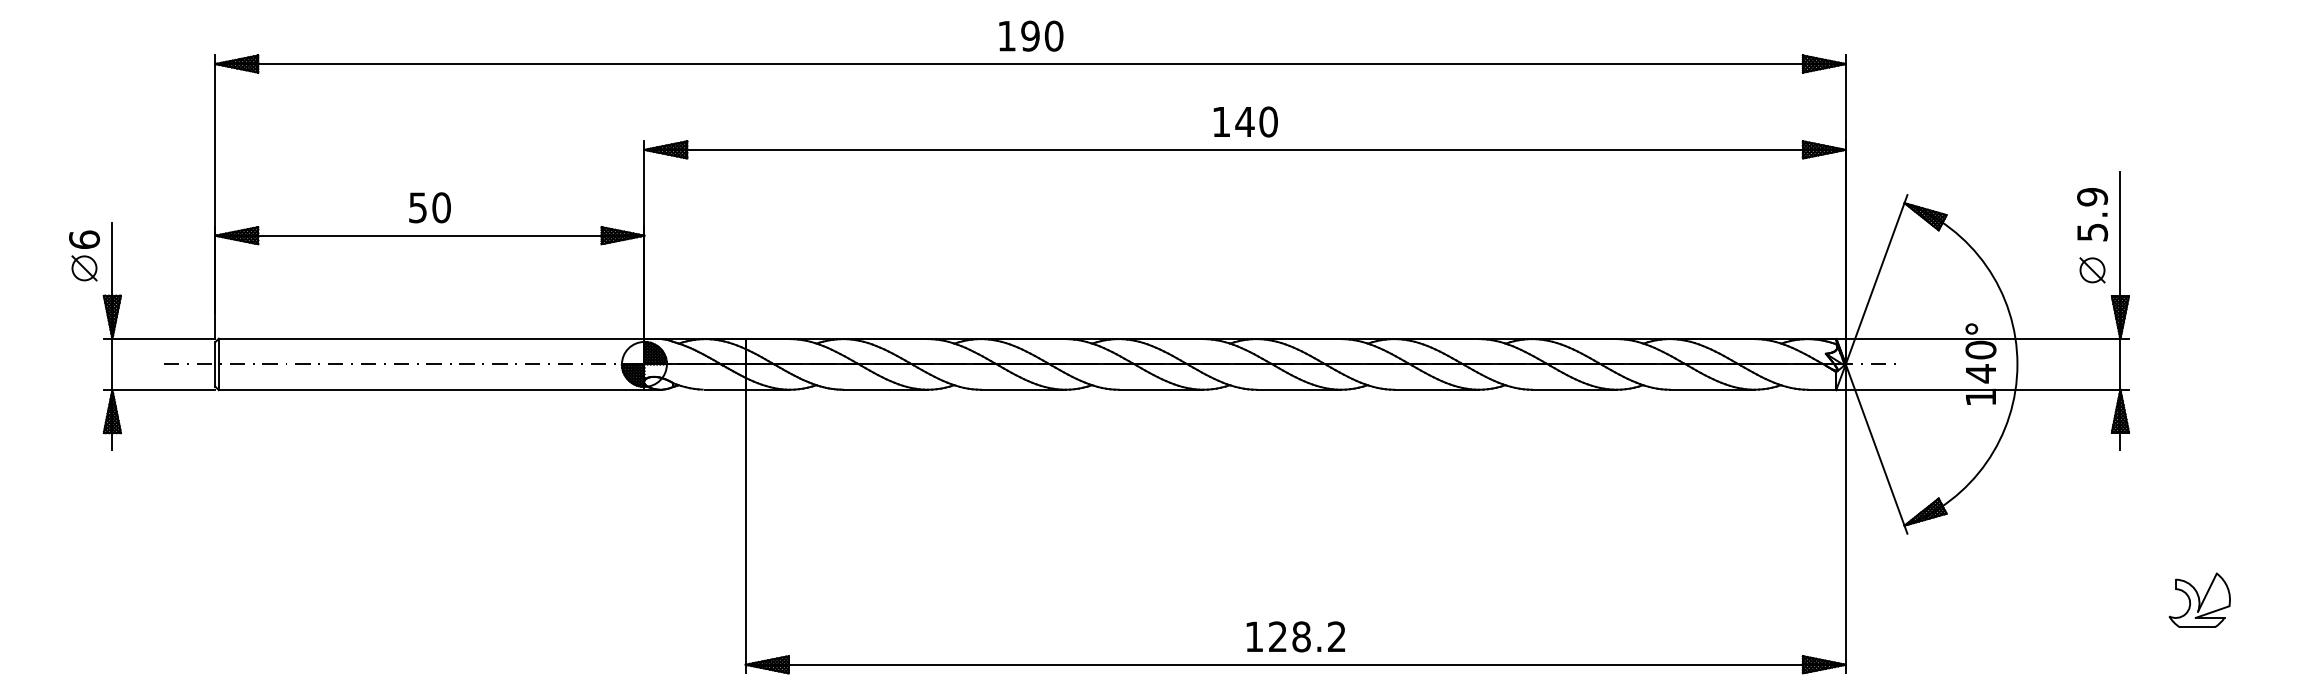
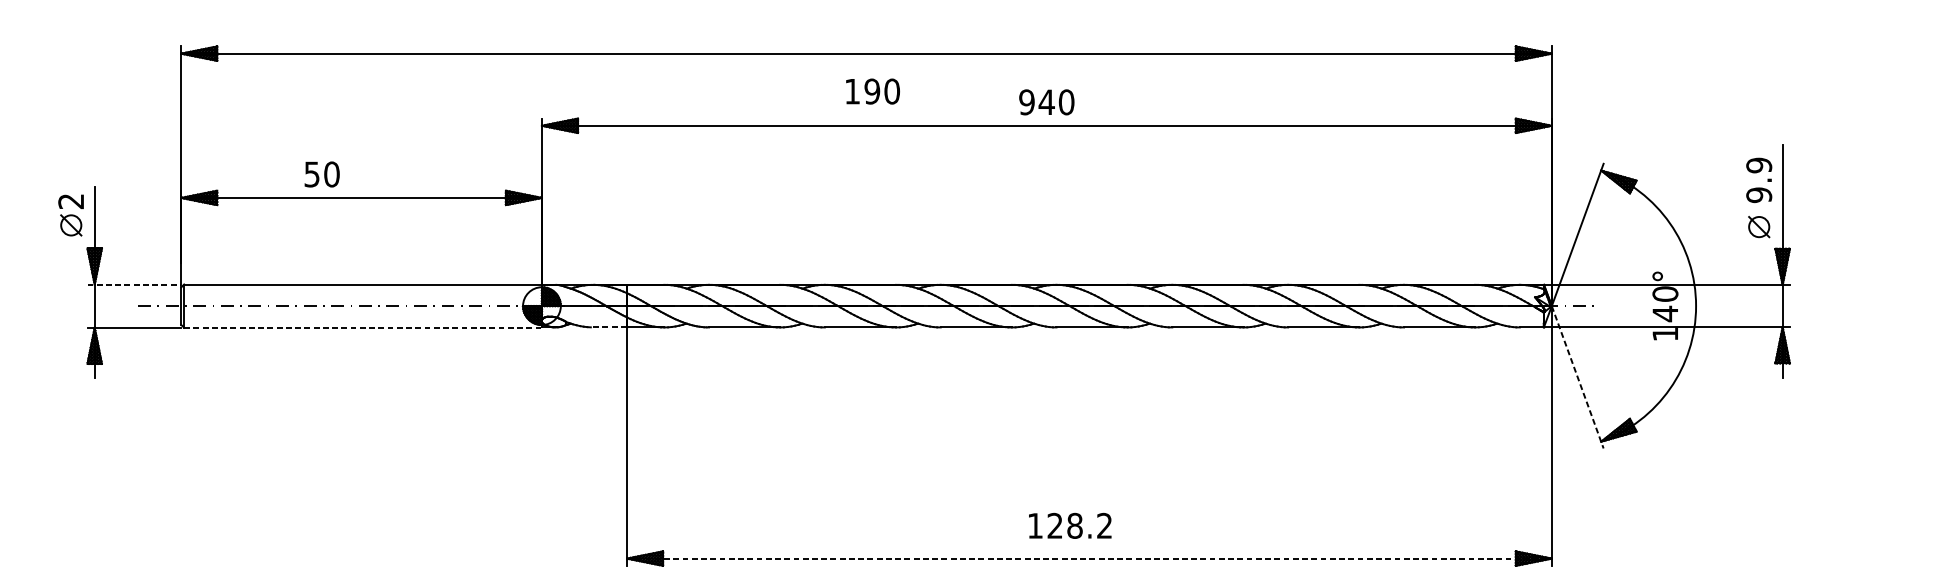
text: (1031, 35) -> (873, 91), moved
text: (1221, 121) -> (1027, 101), 140 -> 940
text: (429, 207) -> (321, 174), moved
text: (2092, 232) -> (1759, 195), 5.9 -> 9.9
text: (84, 239) -> (71, 201), 6 -> 2
line: (159, 338) -> (134, 284), solid -> dashed
line: (726, 389) -> (610, 327), solid -> dashed
line: (431, 390) -> (362, 328), solid -> dashed
line: (1876, 449) -> (1577, 377), solid -> dashed
part: (2199, 599) -> (1849, 503), removed
text: (1295, 636) -> (1069, 525), moved
line: (1296, 664) -> (1090, 558), solid -> dashed

